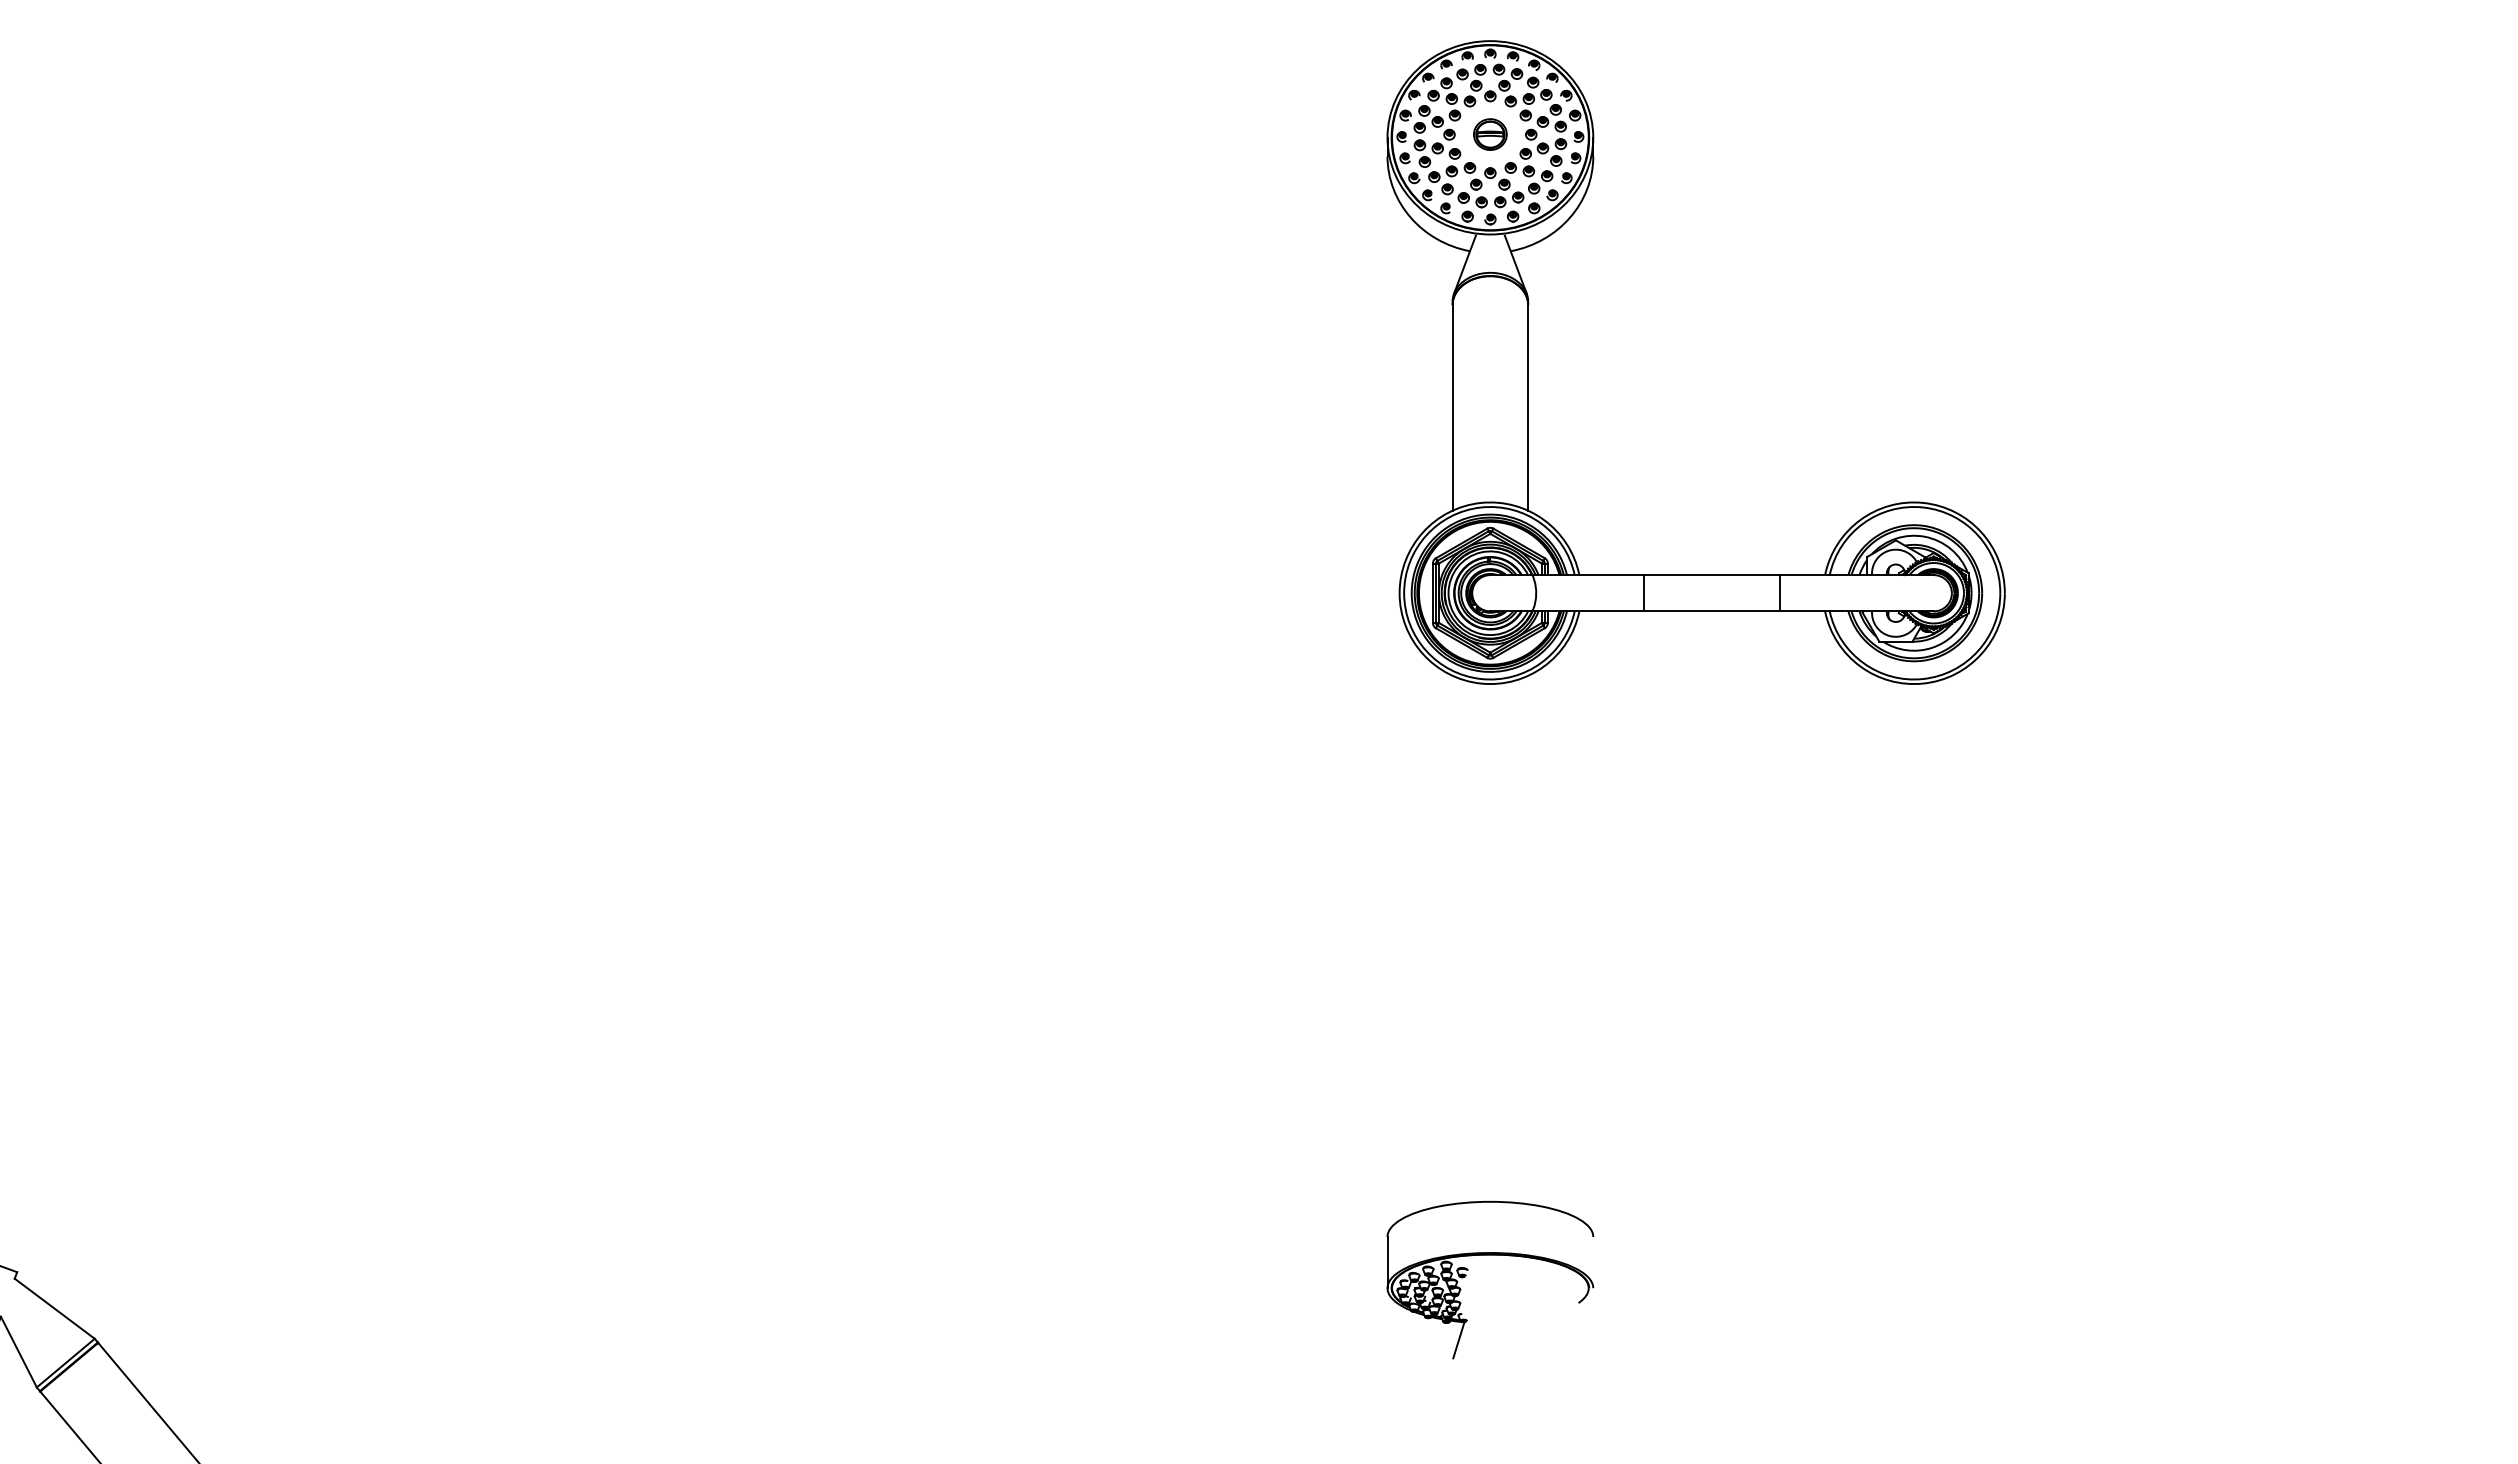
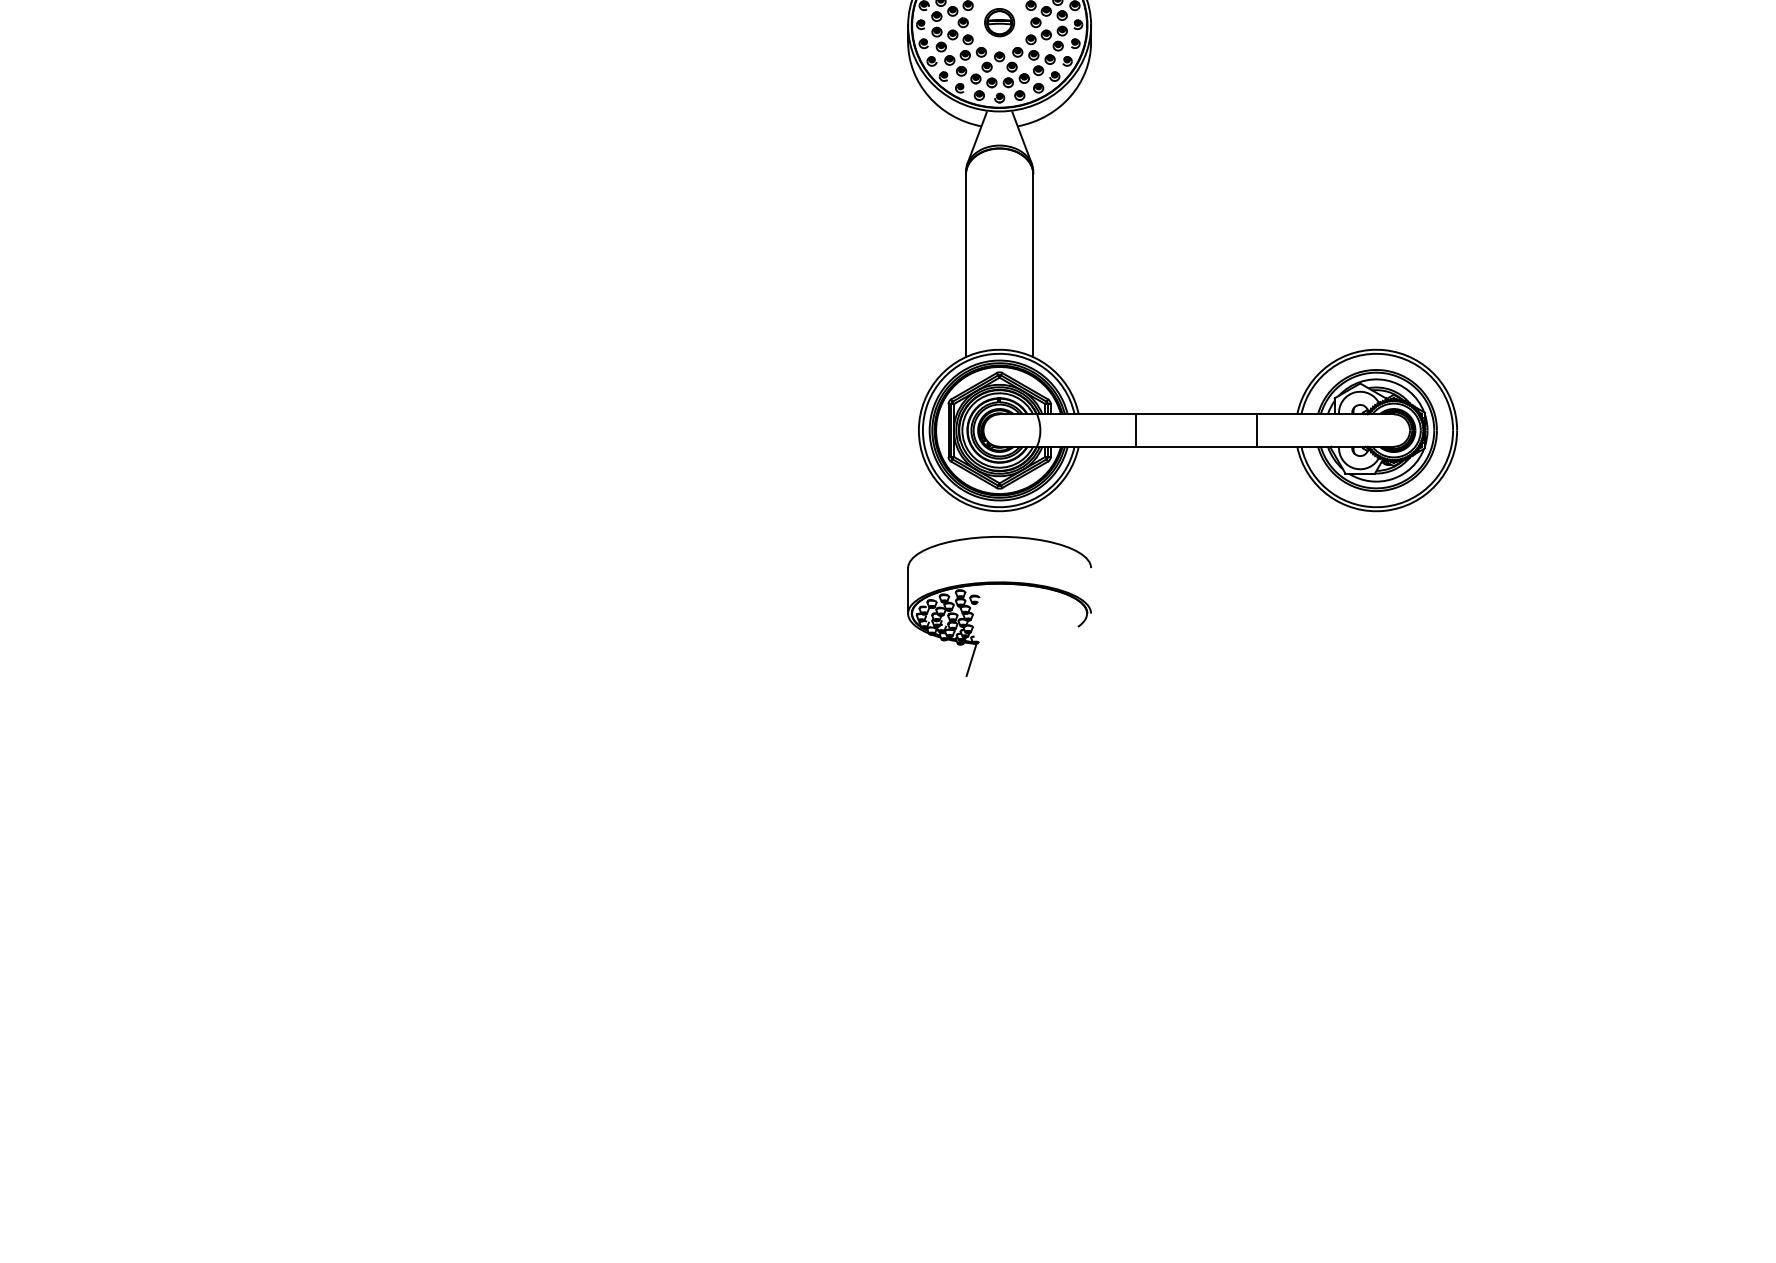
part: (1468, 1270) -> (980, 597), moved

